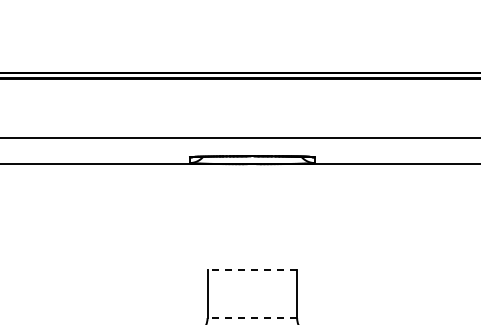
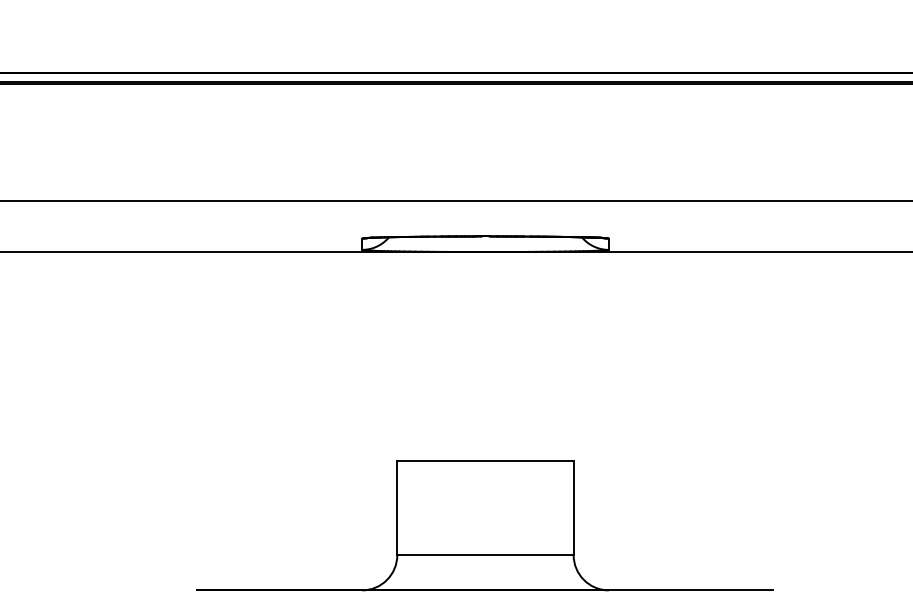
line: (252, 270) -> (485, 461), dashed -> solid
line: (252, 318) -> (485, 555), dashed -> solid

